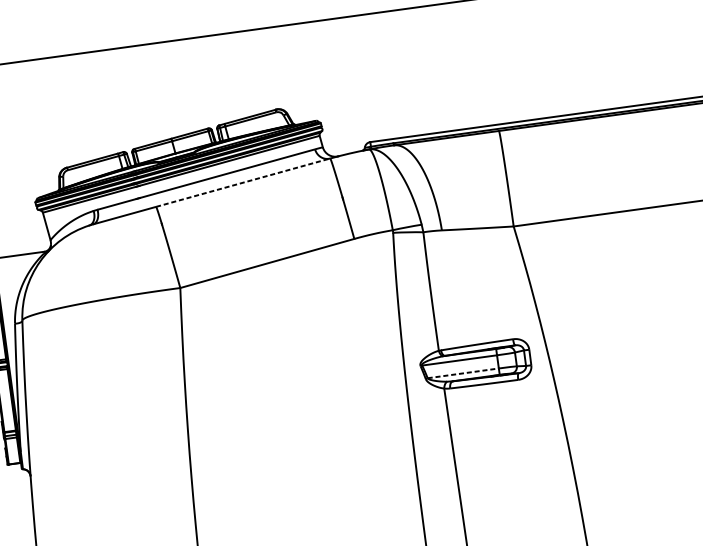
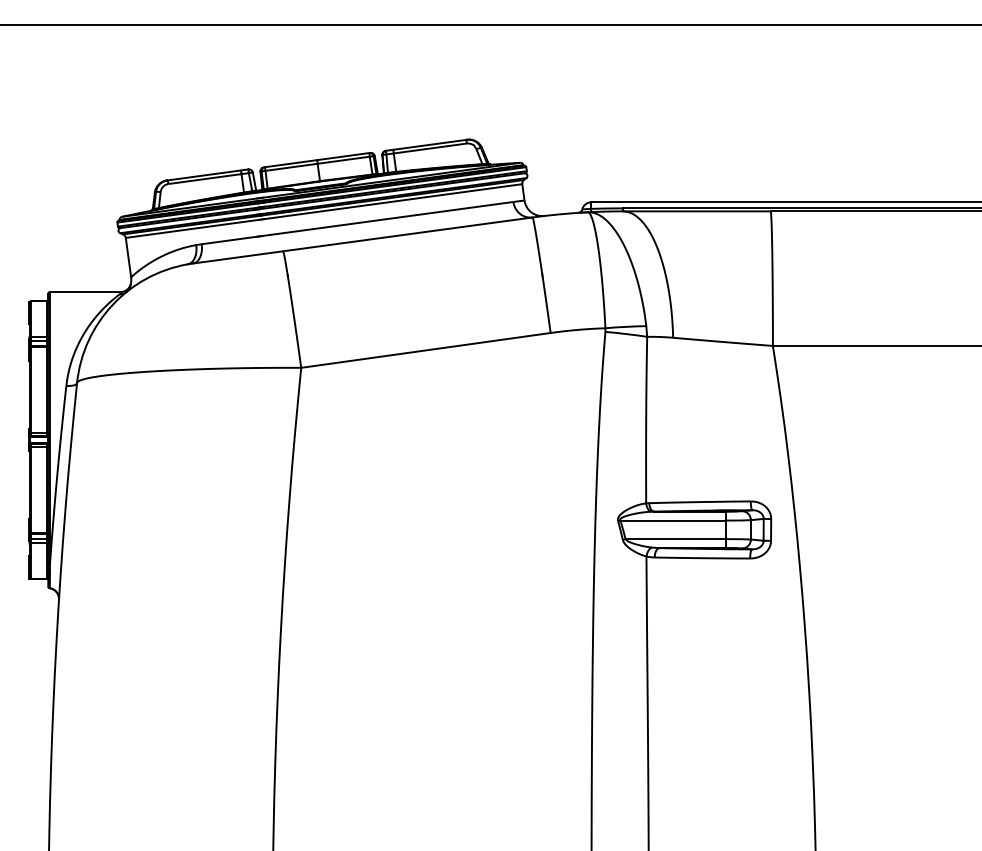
line: (242, 182) -> (407, 234), dashed -> solid
line: (463, 373) -> (676, 539), dashed -> solid

